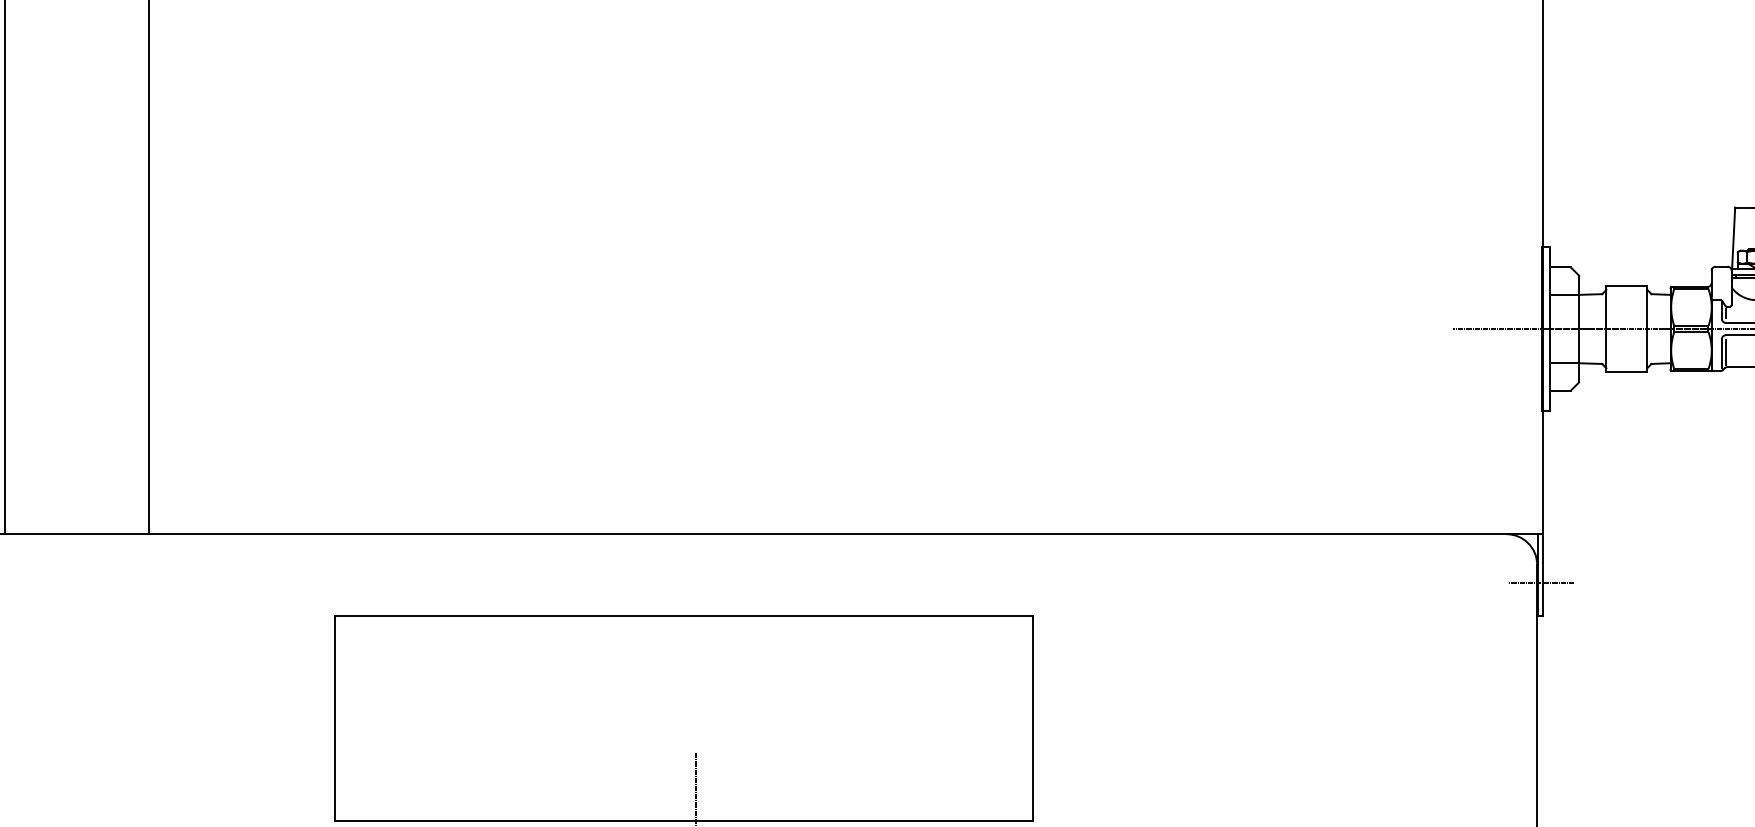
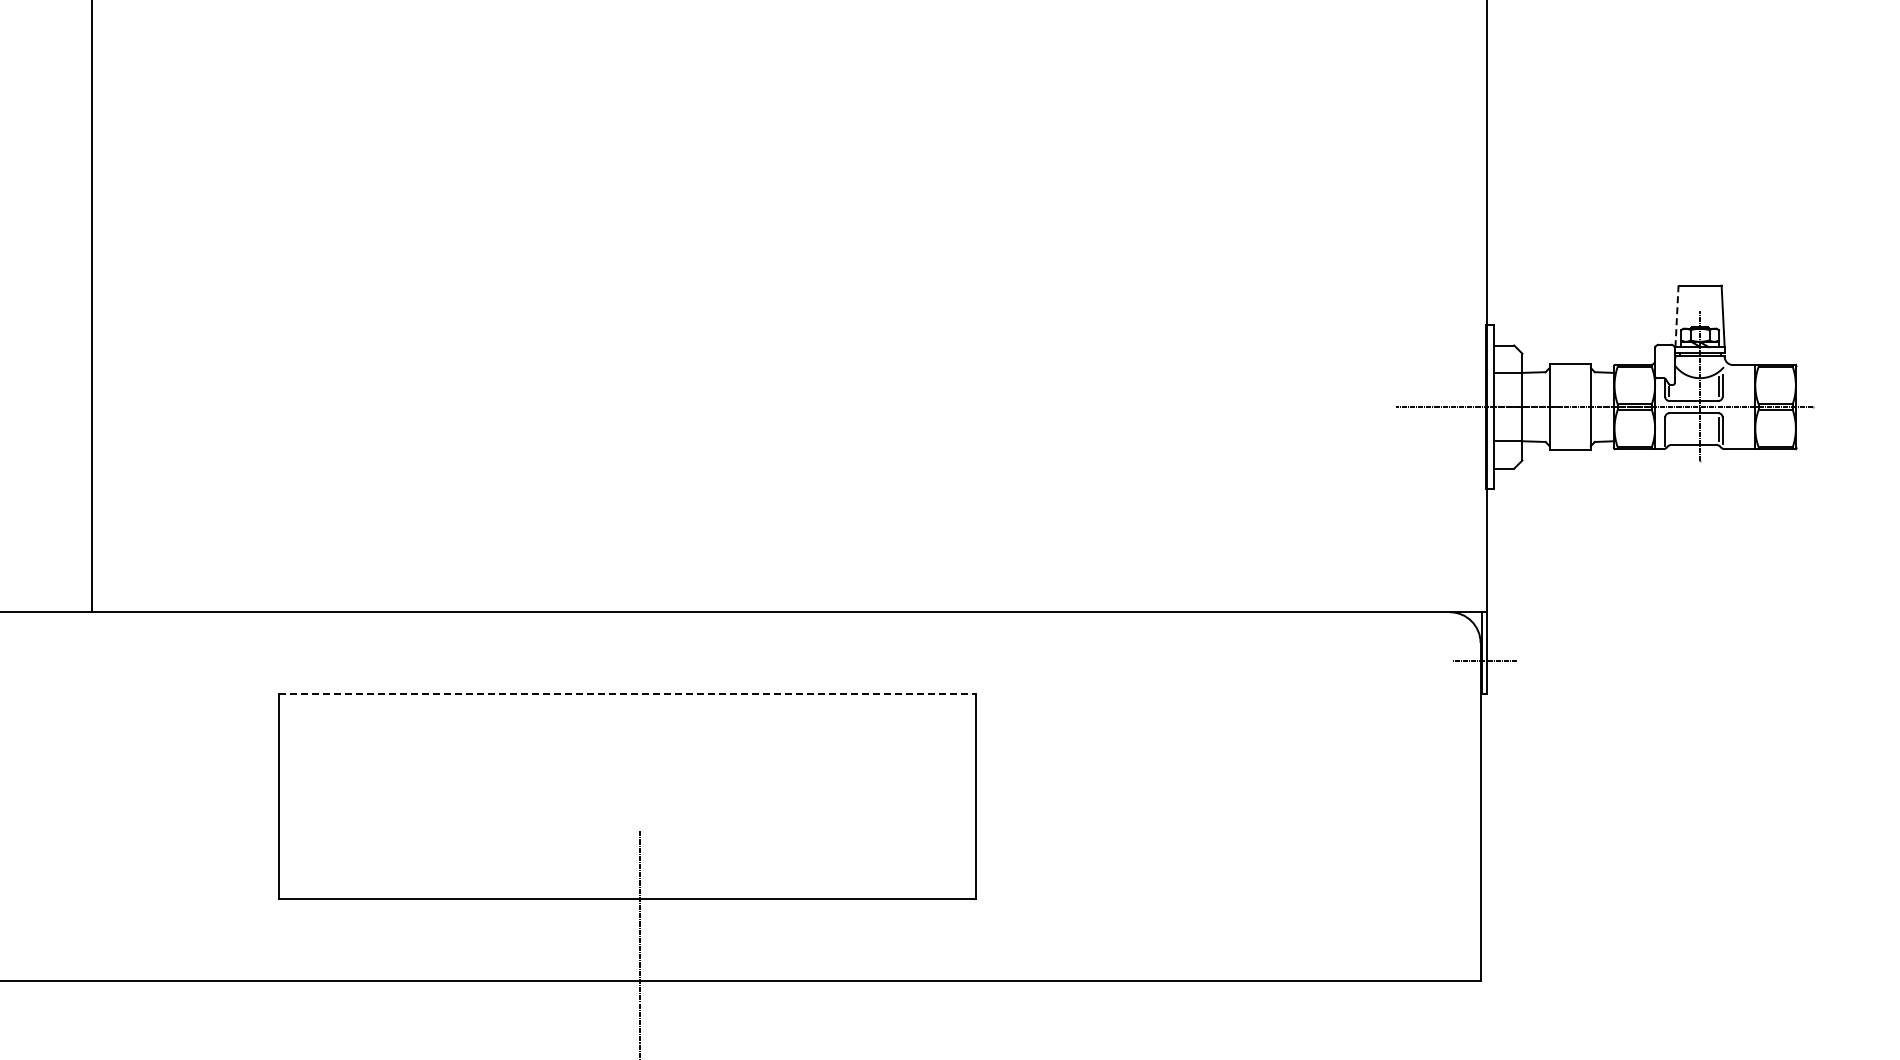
line: (1734, 238) -> (1677, 316), solid -> dashed
line: (1726, 351) -> (1669, 429), removed
line: (684, 616) -> (627, 694), solid -> dashed

